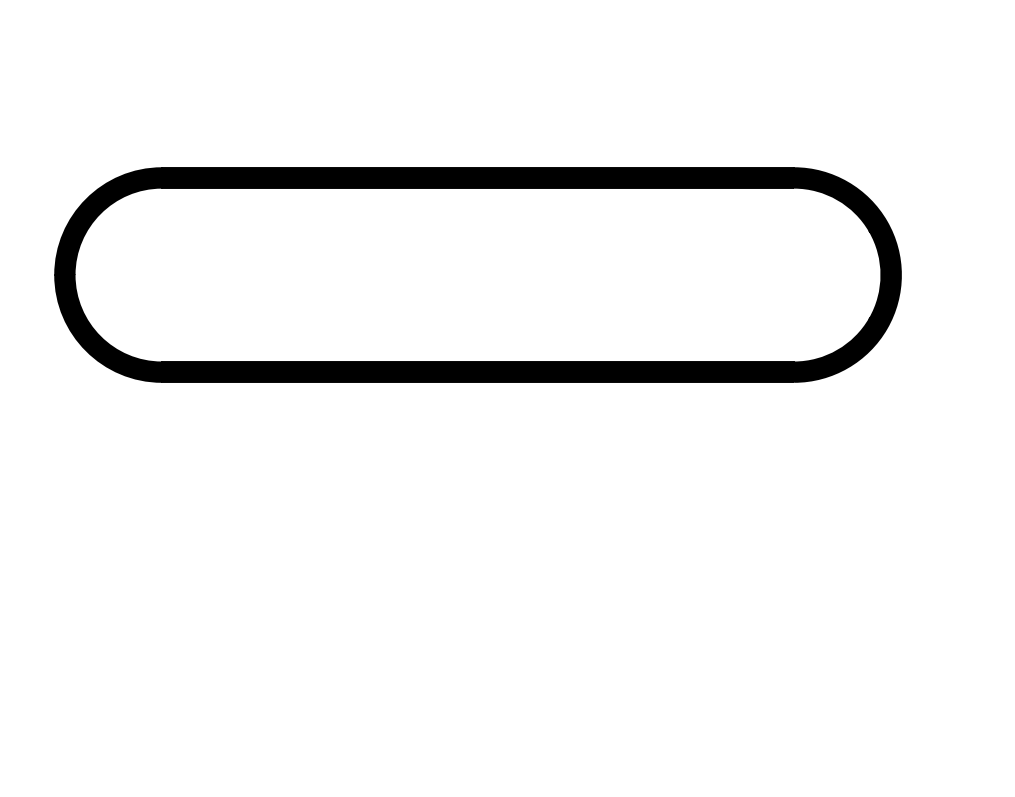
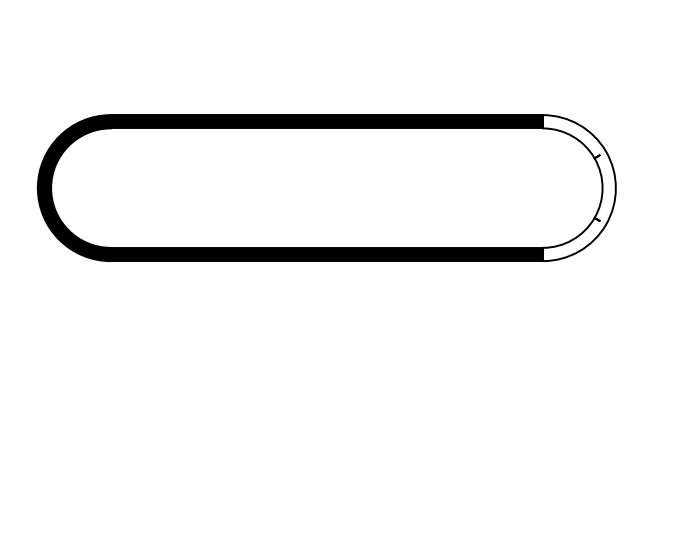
fill: (846, 275) -> (578, 188), removed

